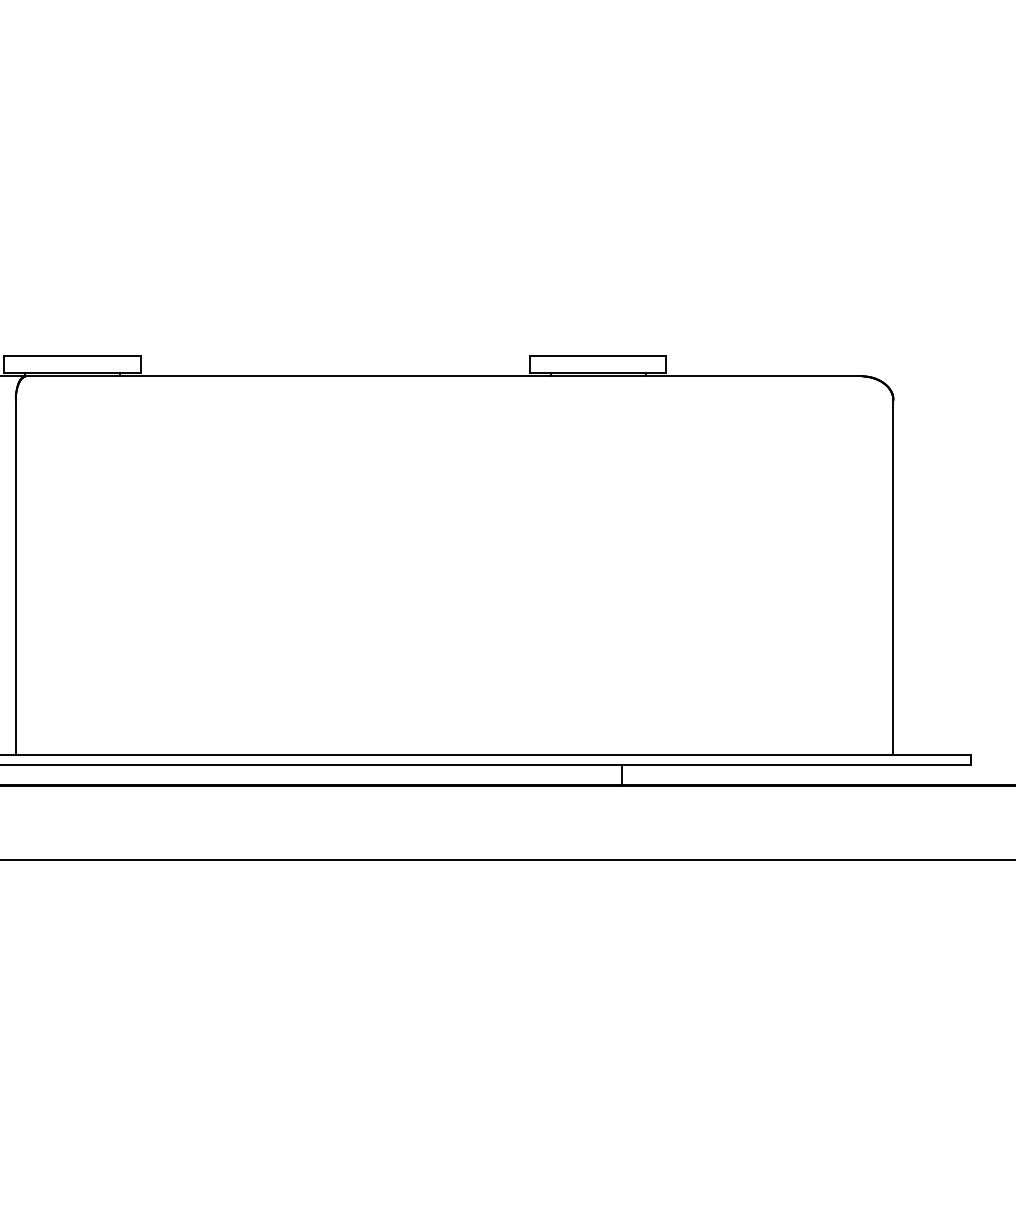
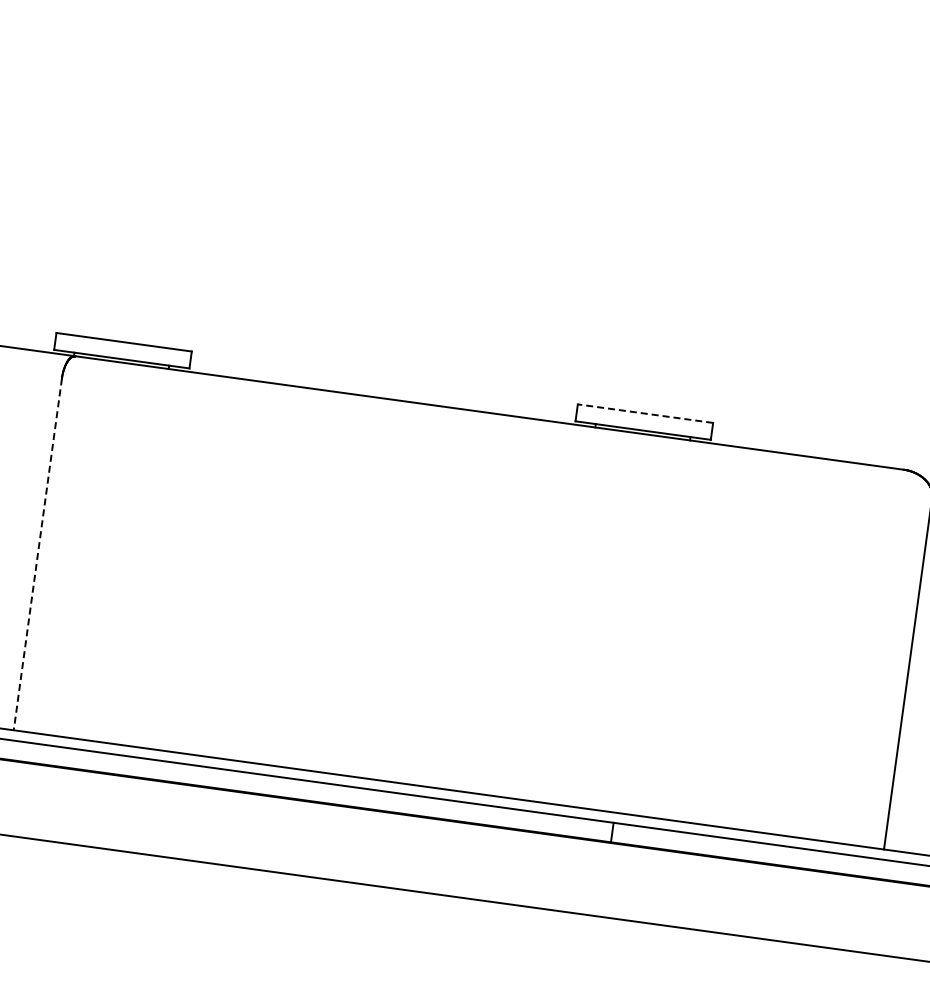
line: (597, 355) -> (644, 413), solid -> dashed
line: (15, 578) -> (37, 555), solid -> dashed

